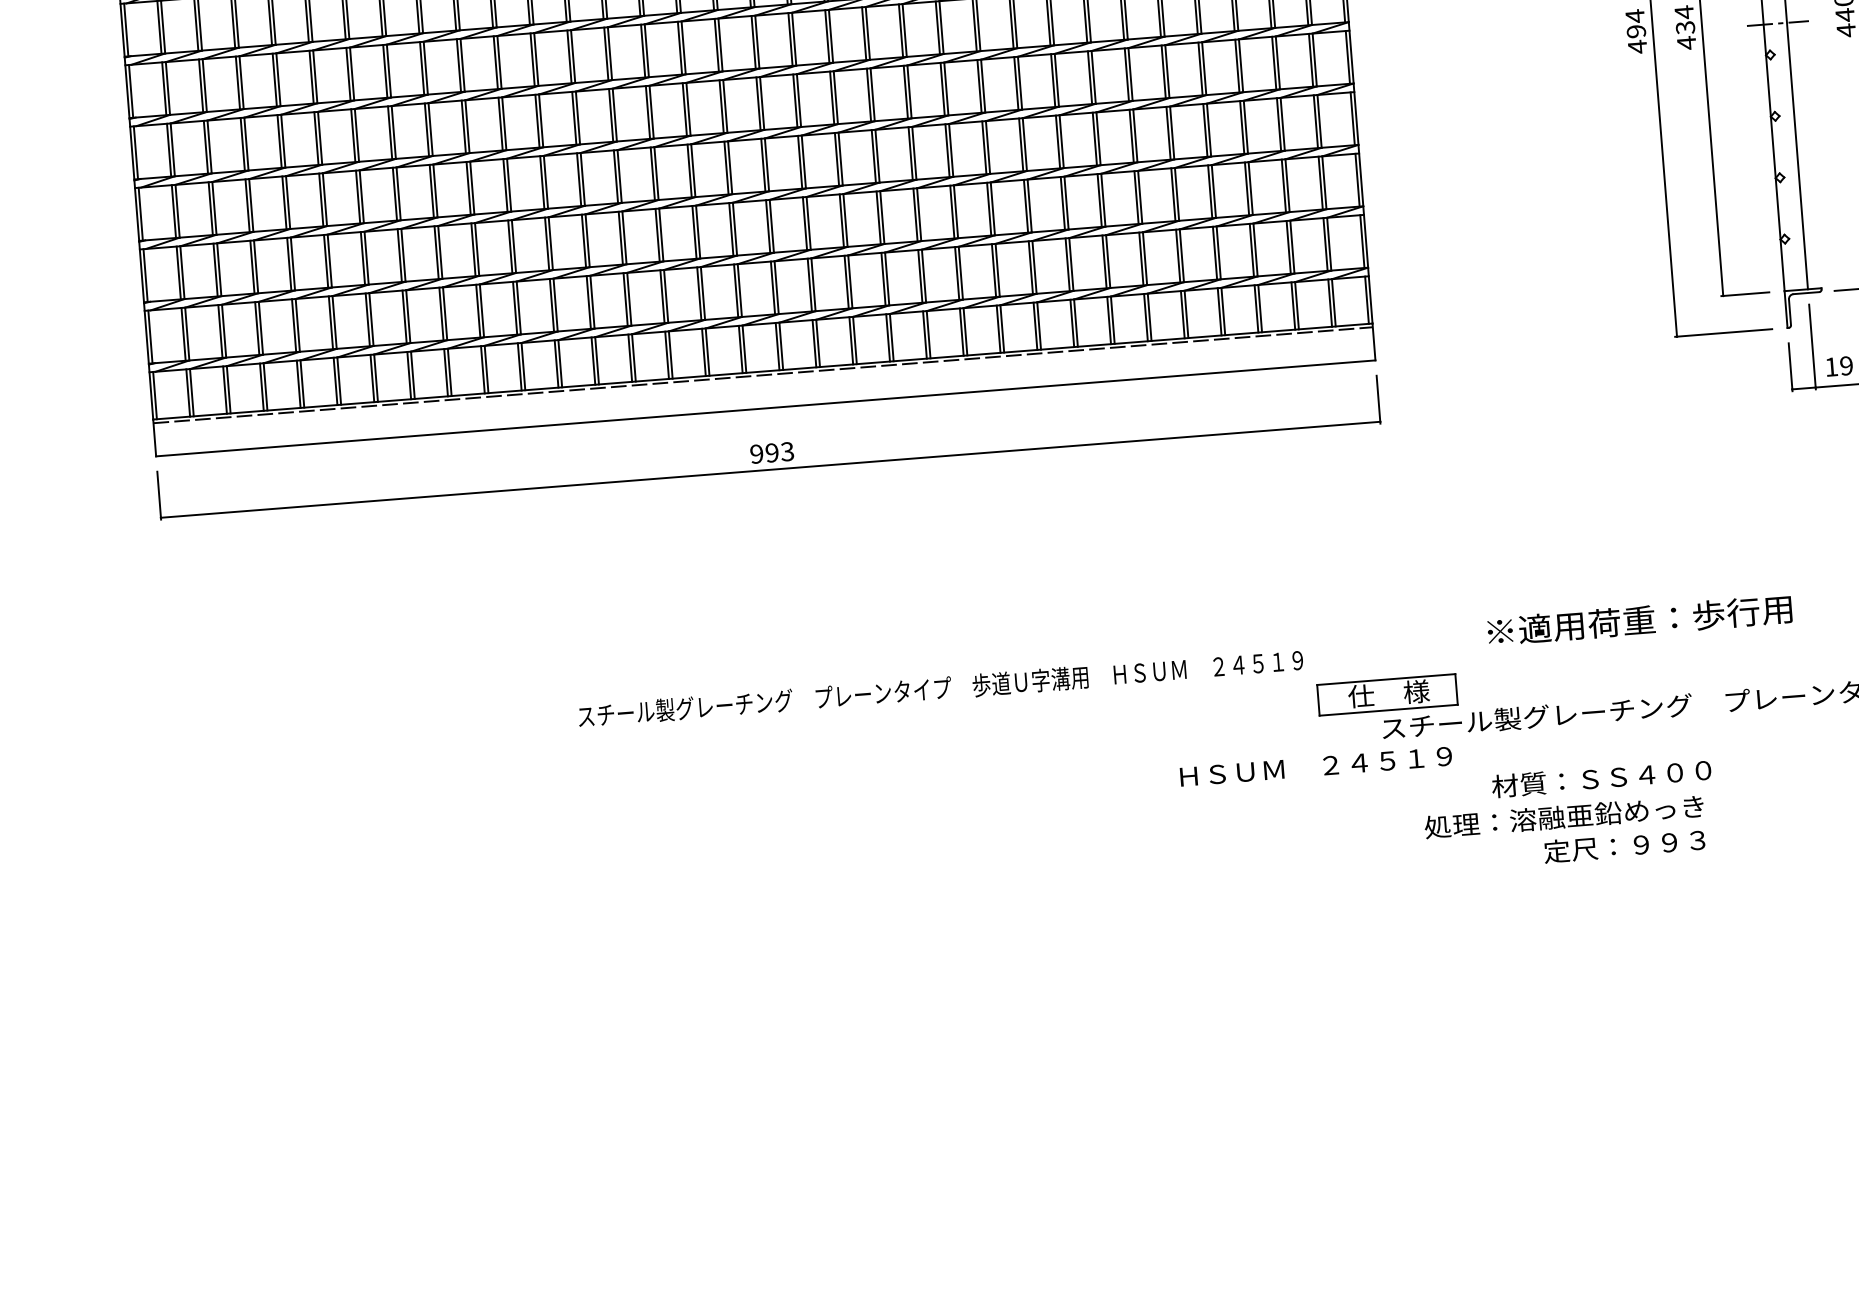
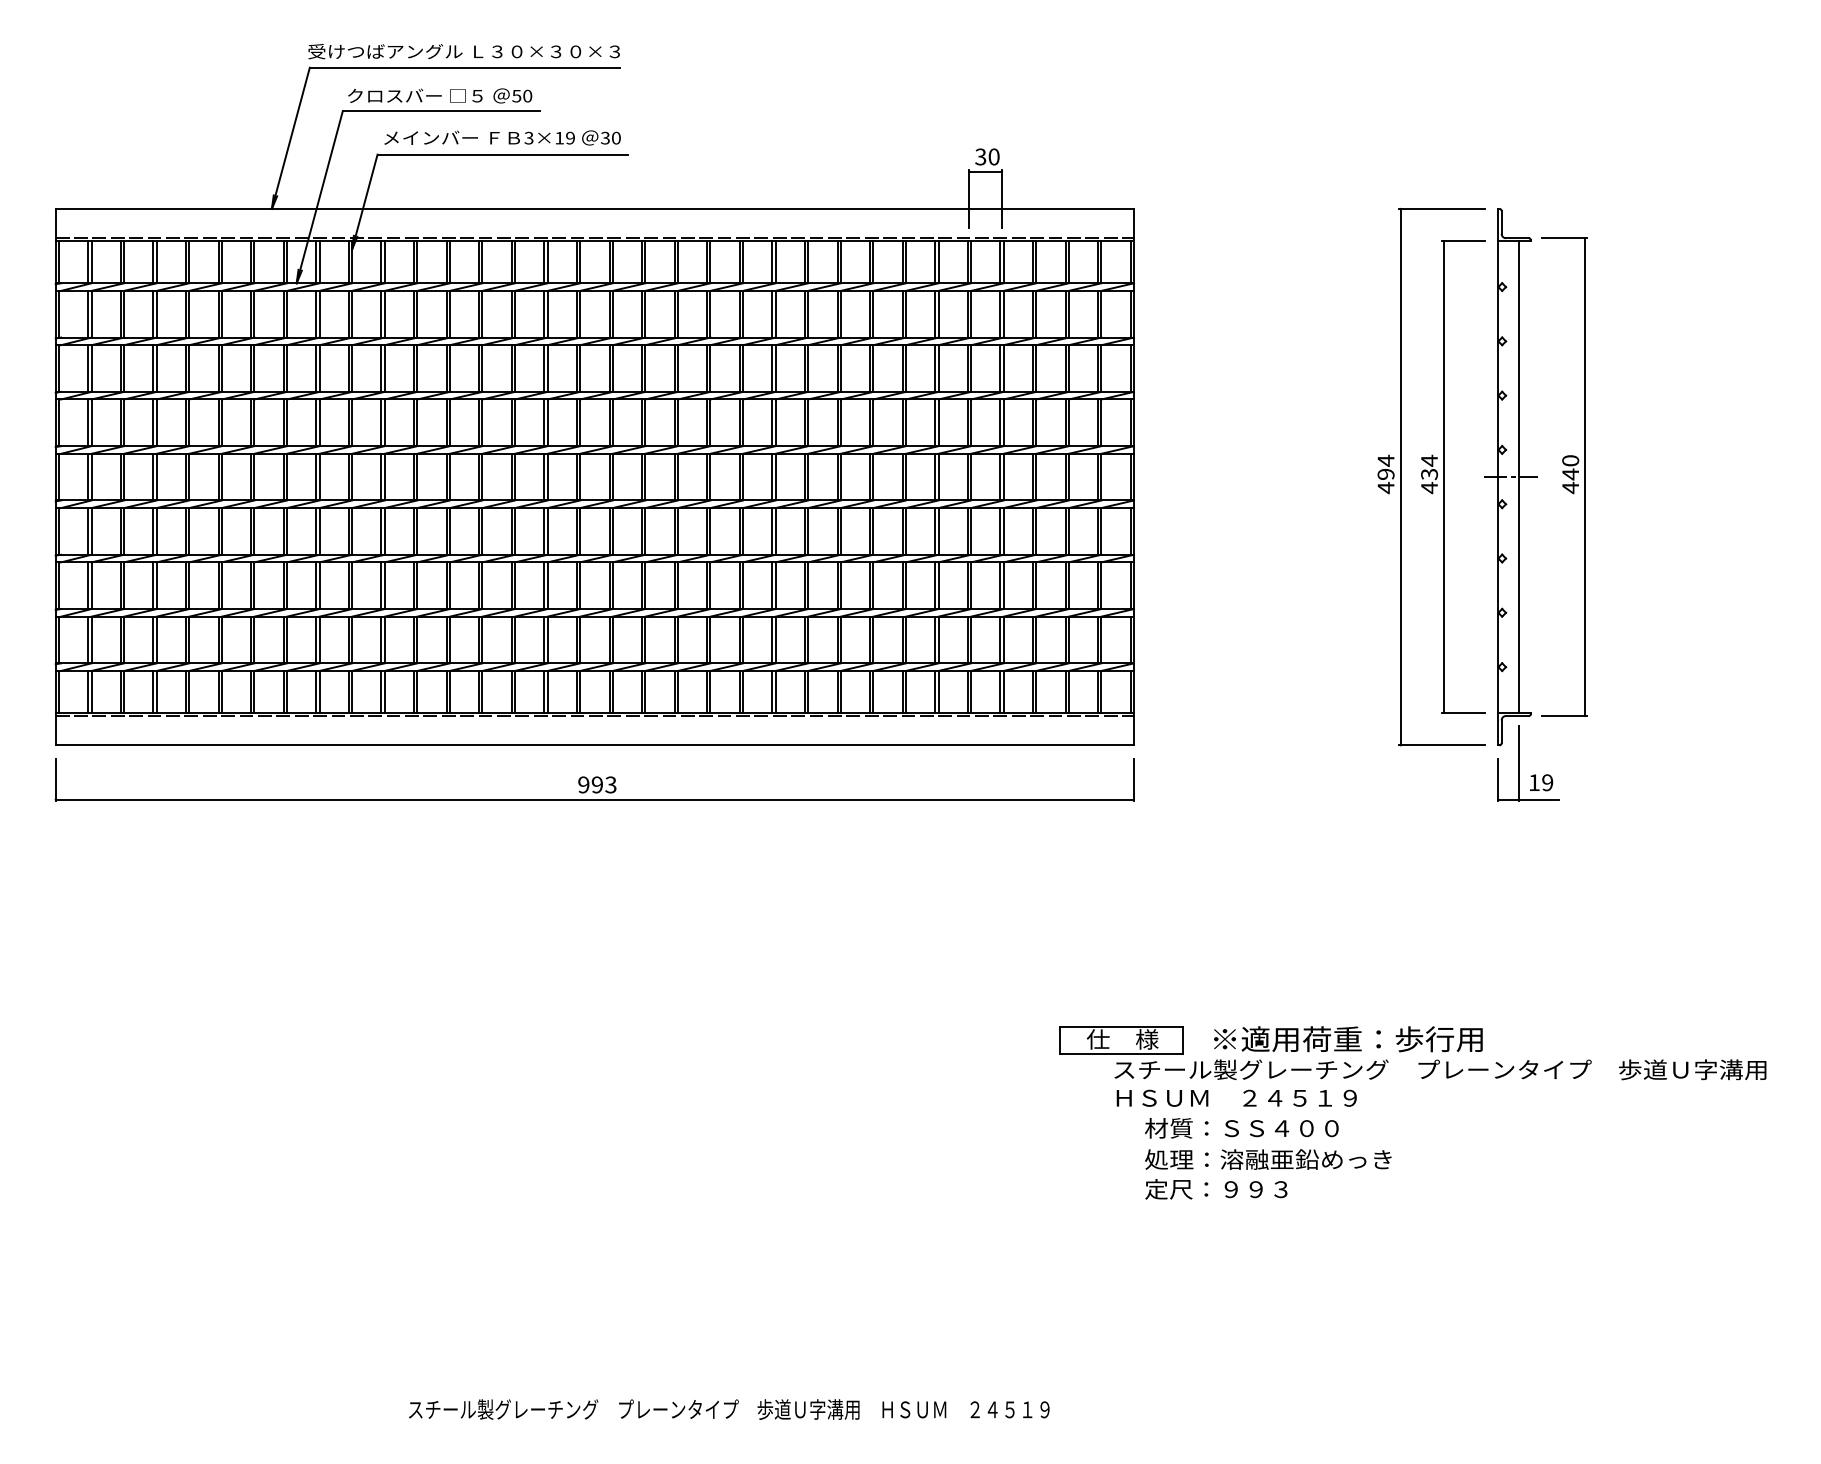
text: (1640, 620) -> (1348, 1039), moved
text: (941, 688) -> (729, 1409), moved
text: (1315, 765) -> (1236, 1097), moved
text: (1601, 778) -> (1241, 1128), moved
text: (1624, 846) -> (1216, 1189), moved

